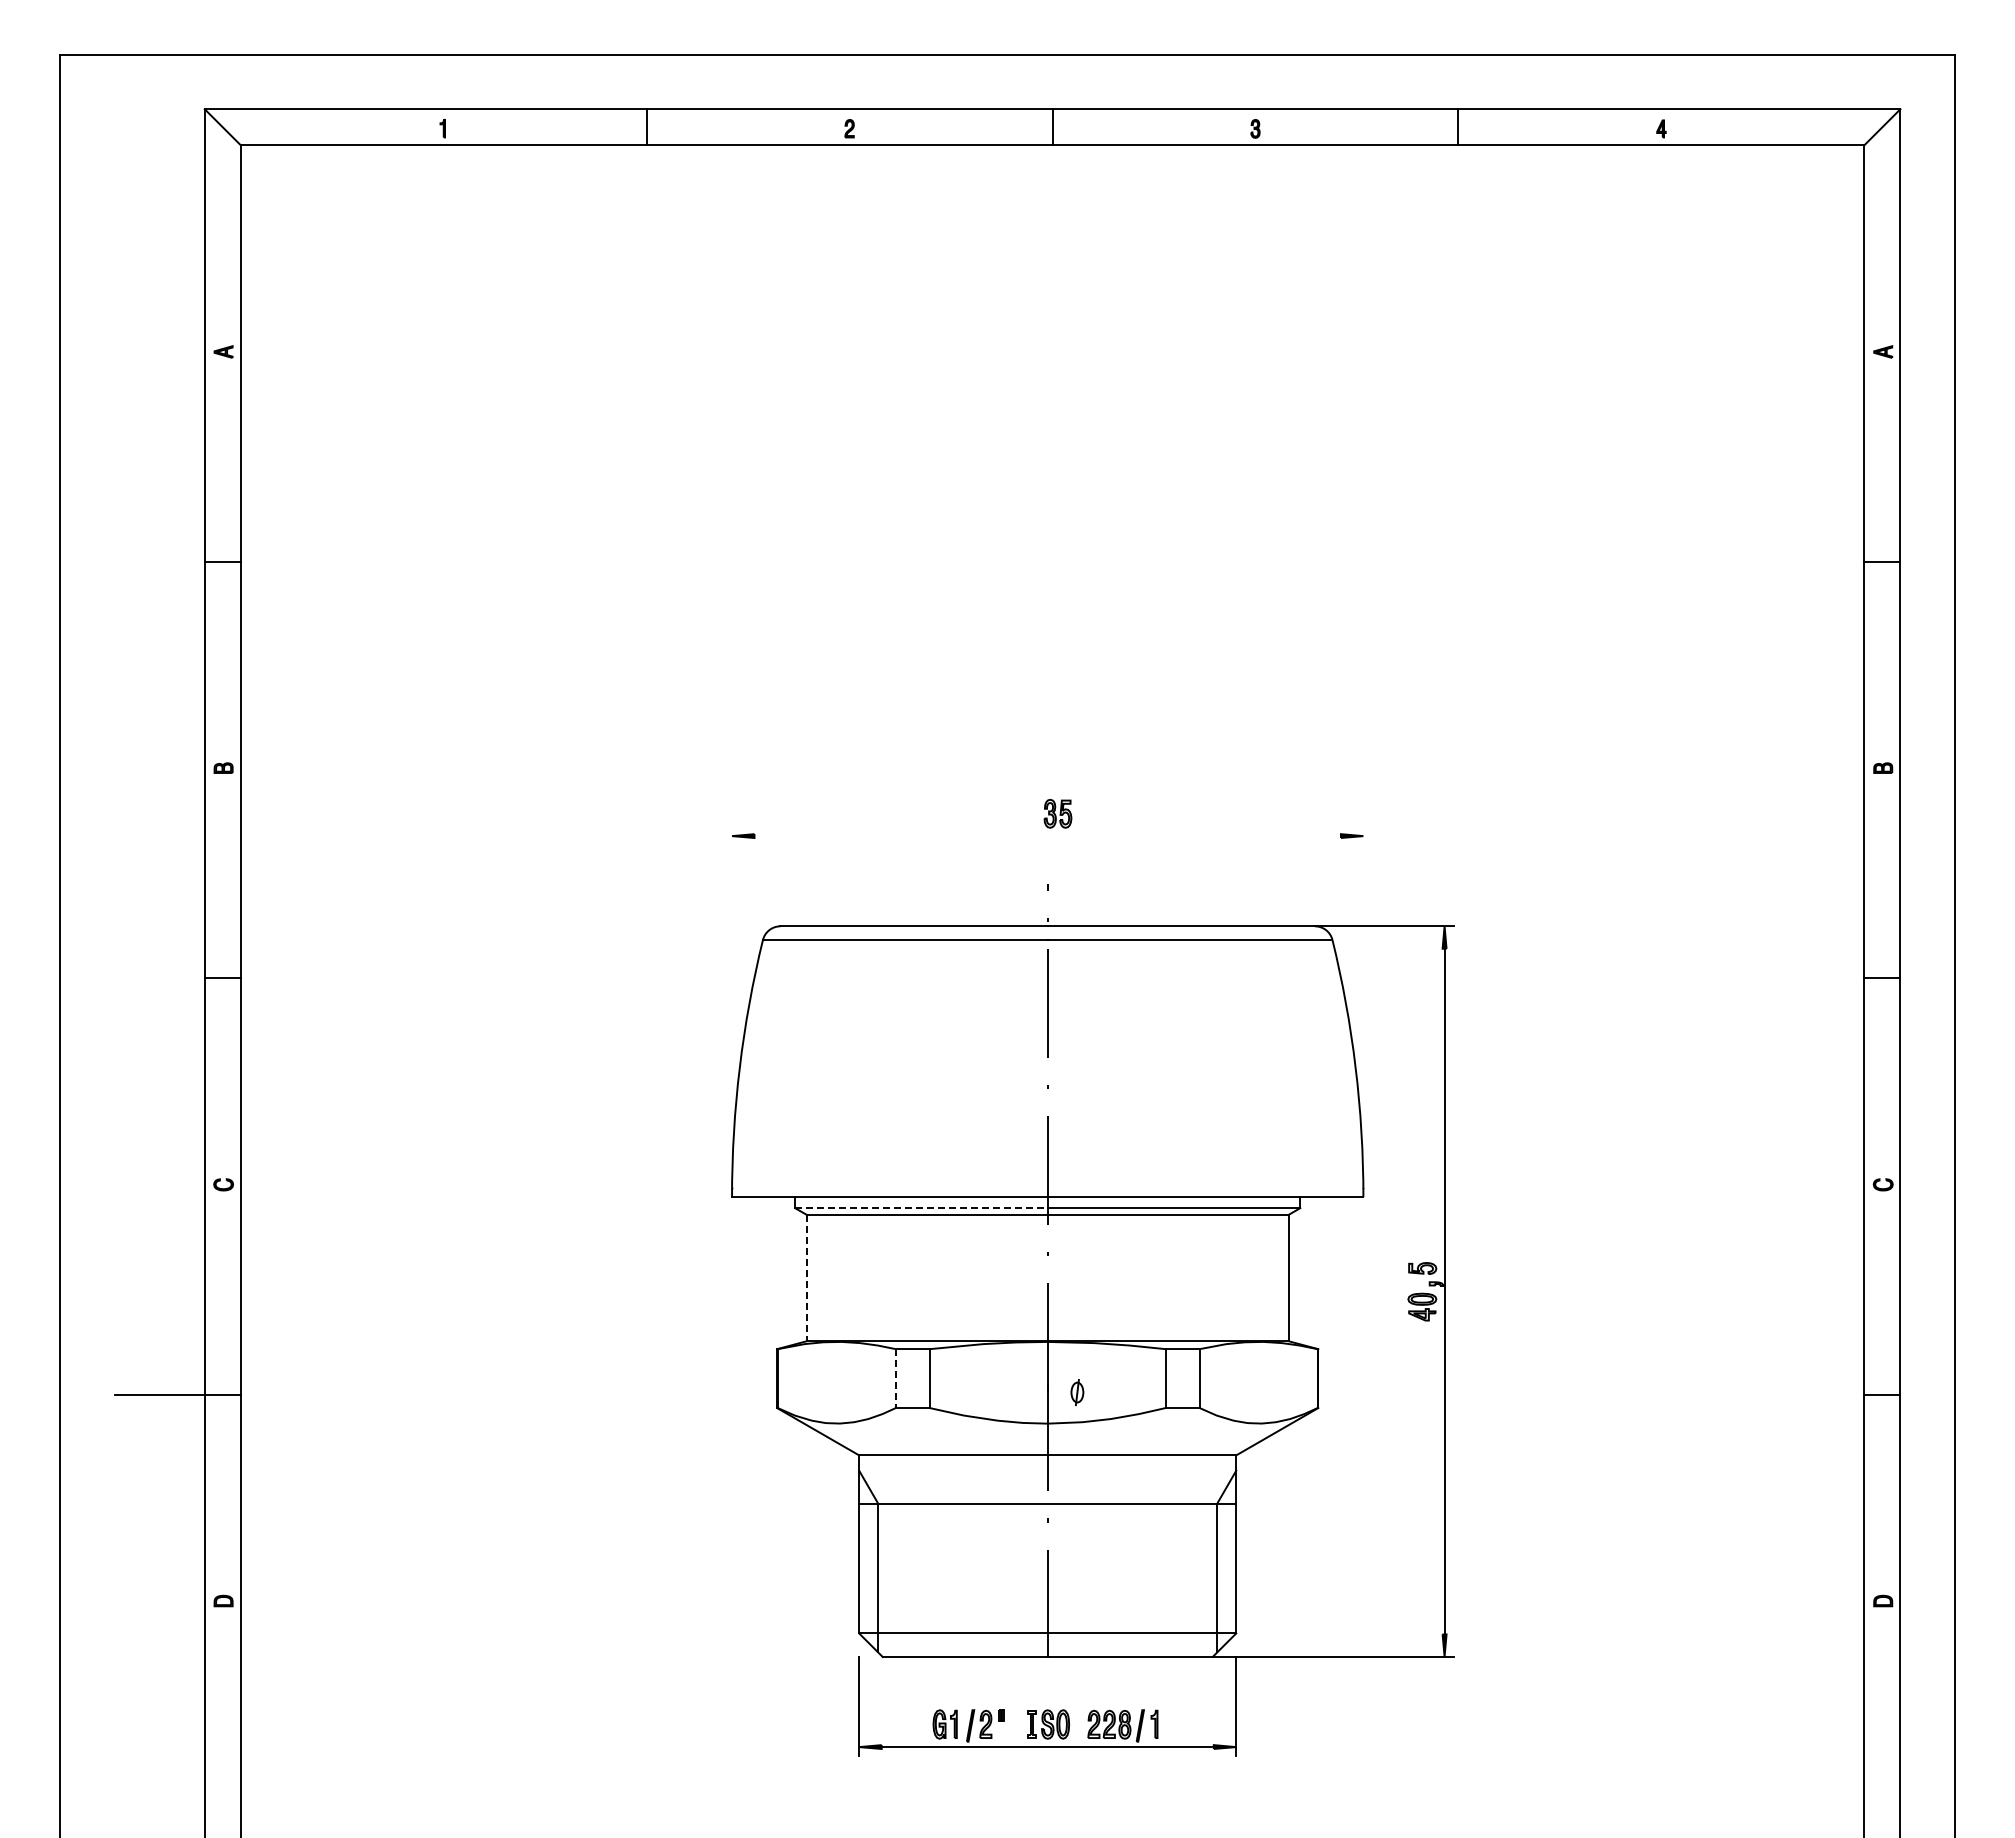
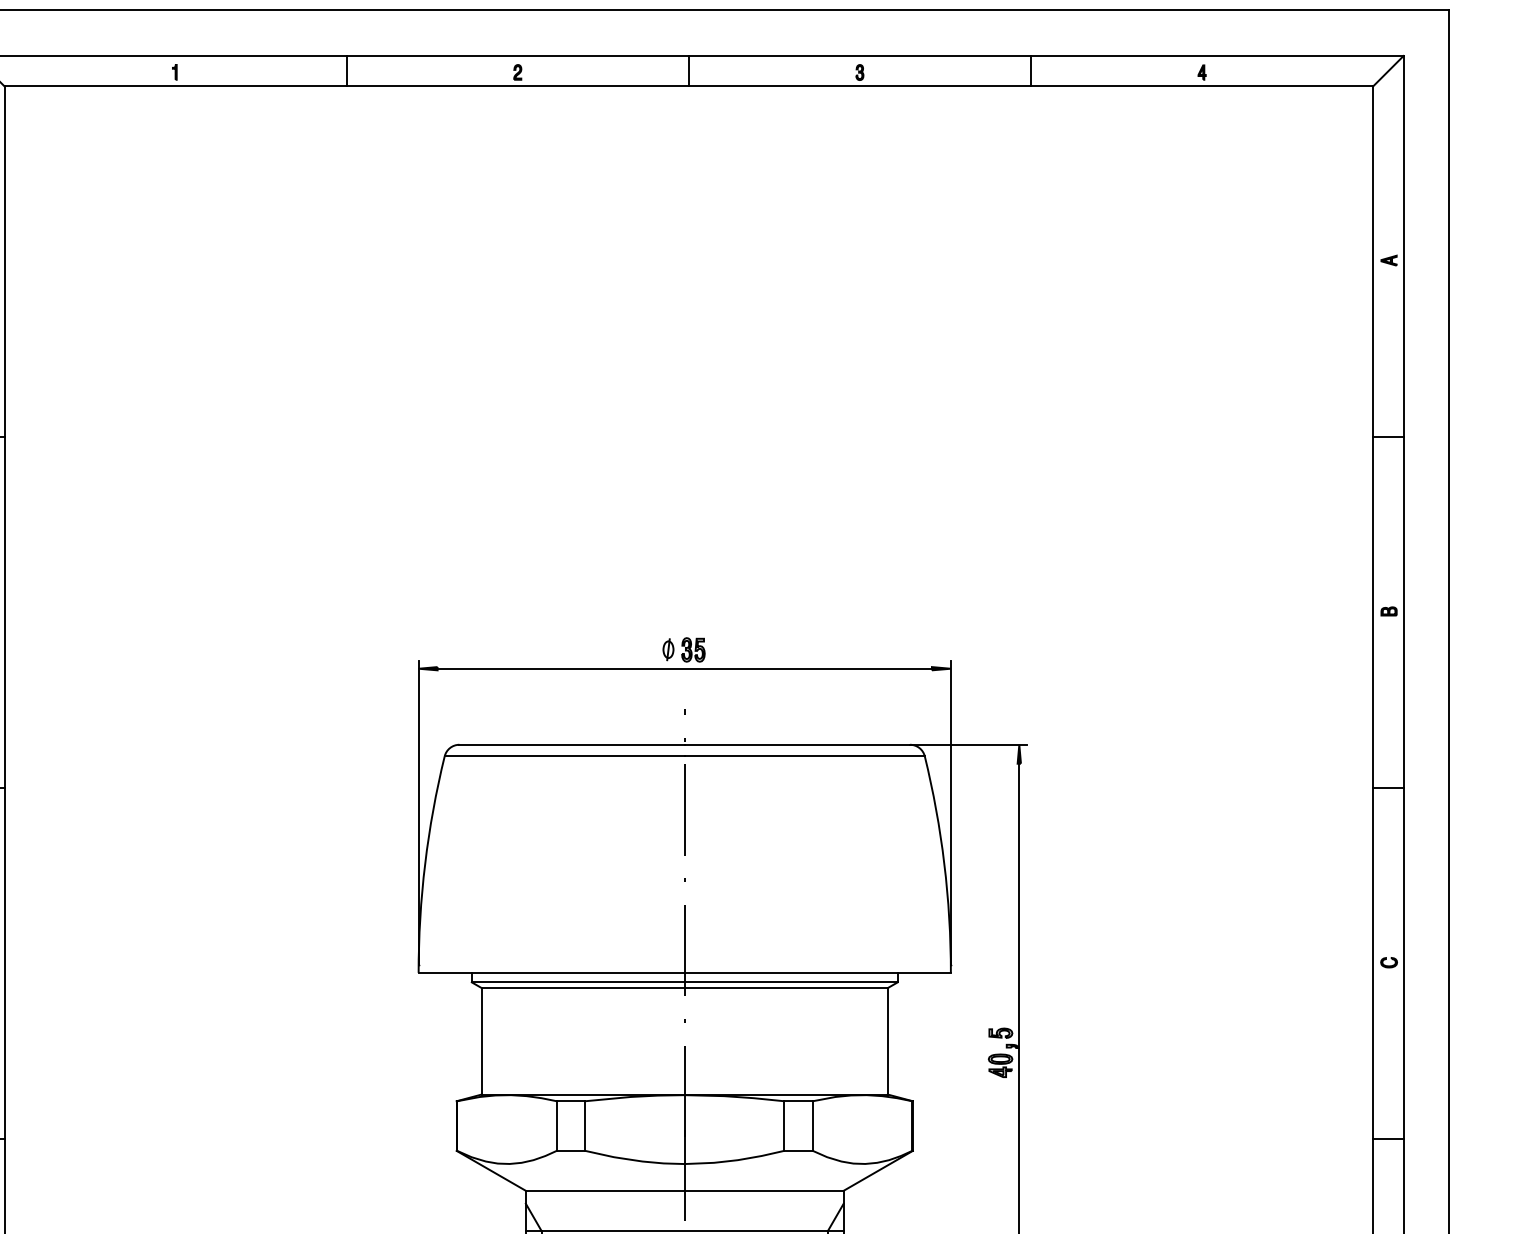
line: (1047, 836) -> (684, 669), added
line: (732, 1007) -> (419, 813), added
line: (1363, 1007) -> (950, 813), added
line: (921, 1208) -> (578, 982), dashed -> solid
line: (806, 1278) -> (481, 1041), dashed -> solid
line: (895, 1379) -> (556, 1126), dashed -> solid
part: (1077, 1392) -> (668, 649), moved

